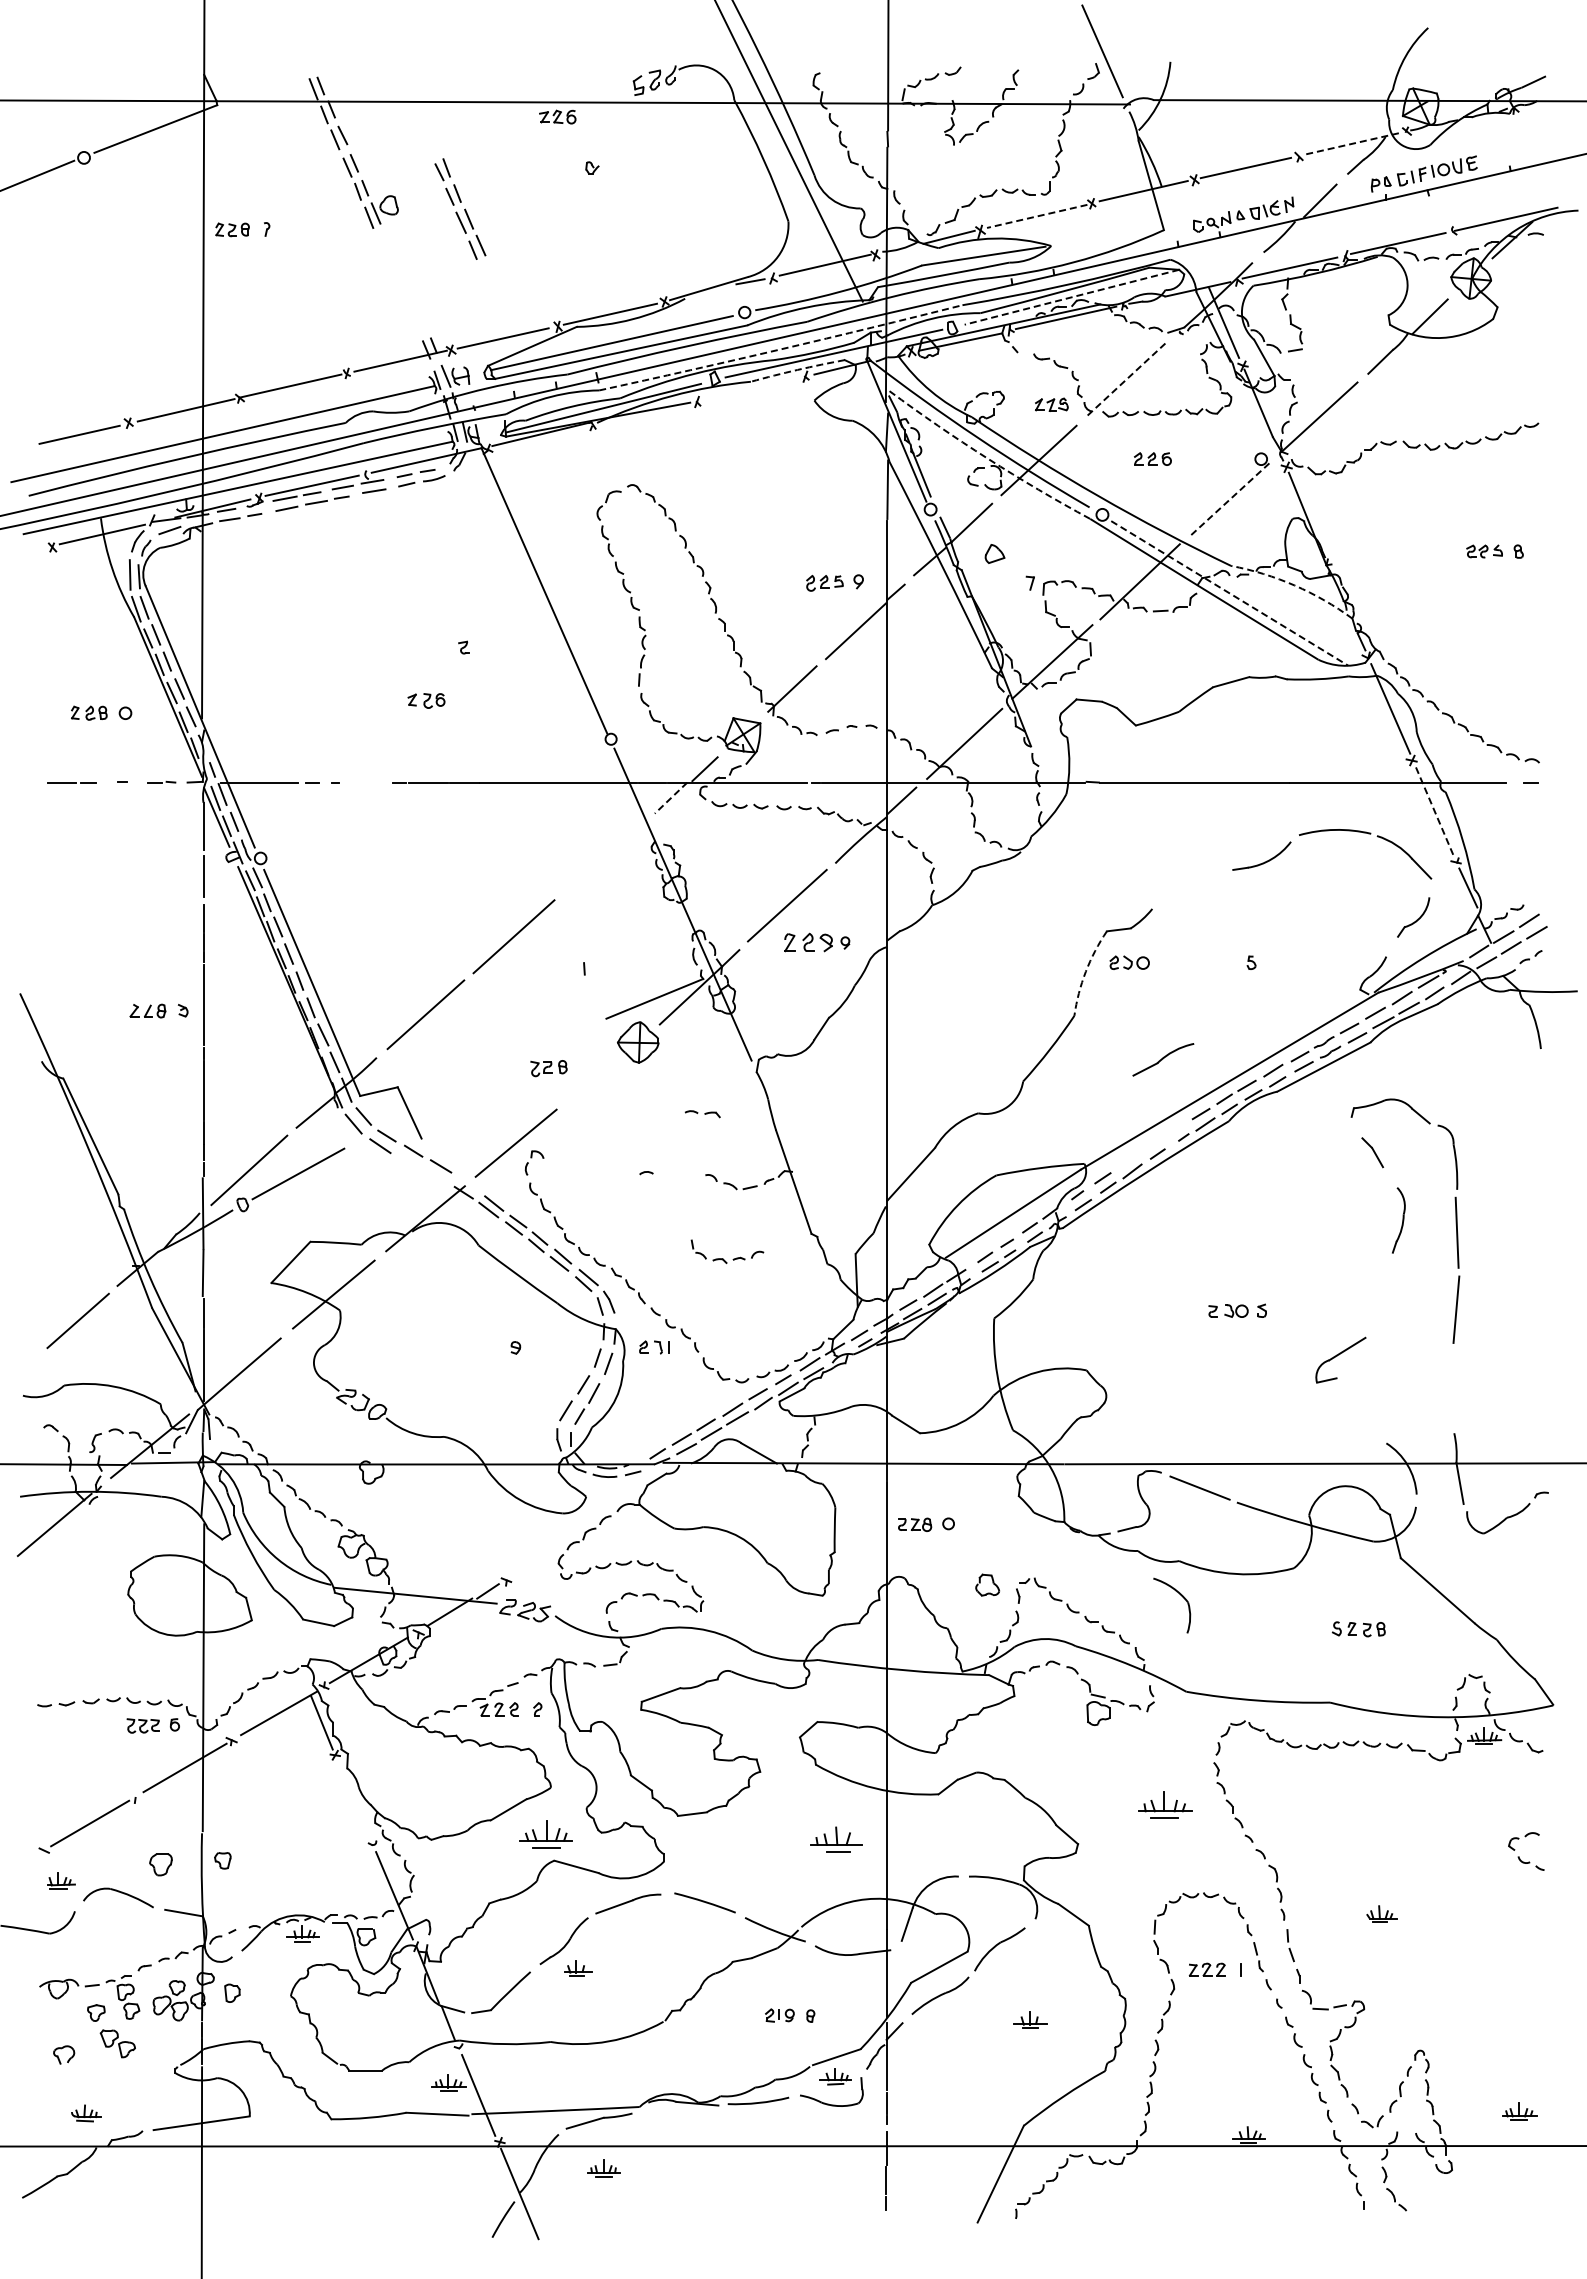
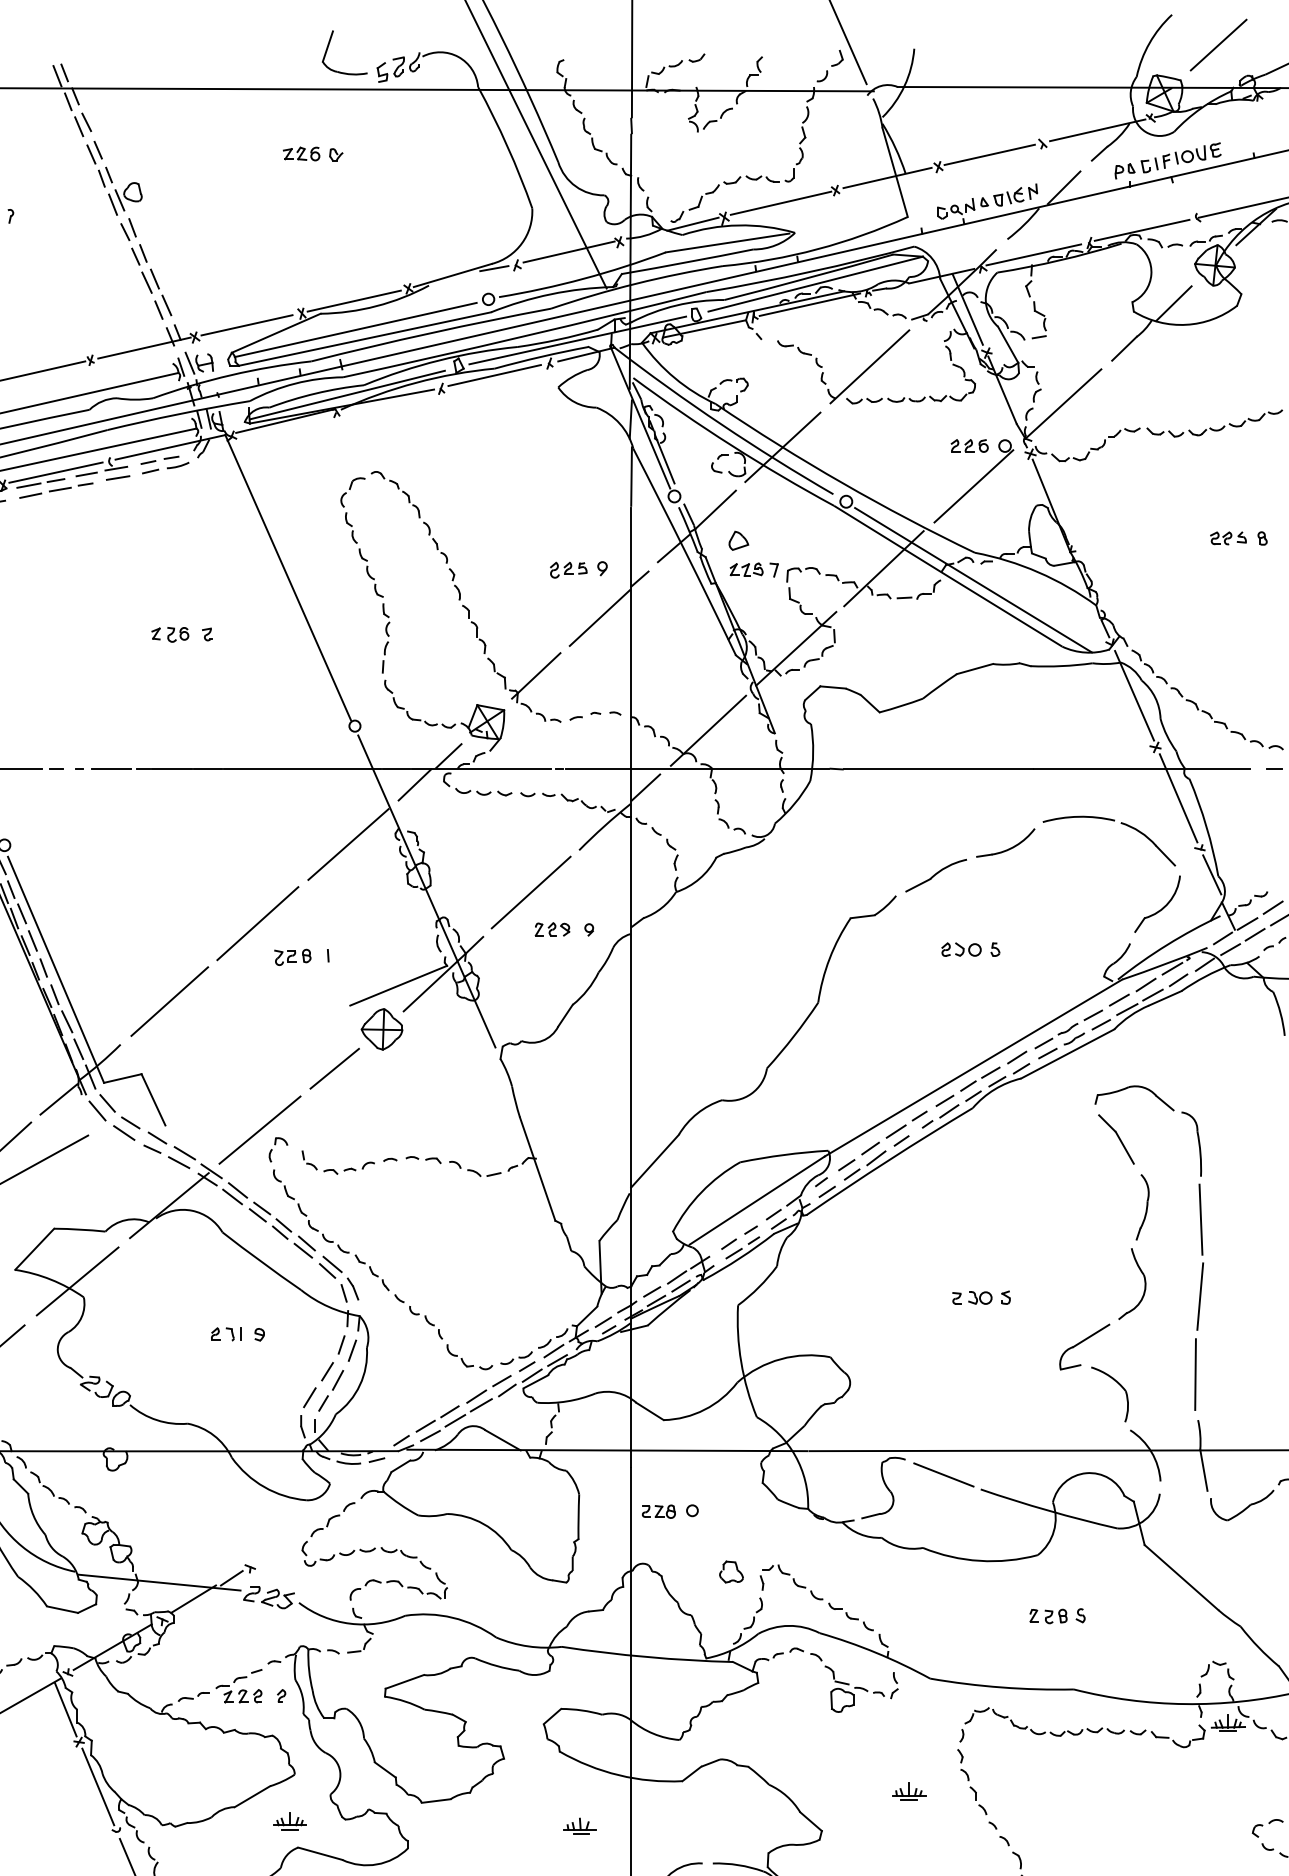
line: (1474, 57) -> (1218, 44), added
part: (585, 59) -> (329, 46), added
part: (557, 116) -> (301, 153), moved
line: (1353, 143) -> (1097, 130), dashed -> solid
part: (460, 208) -> (146, 268), moved
line: (1037, 216) -> (781, 203), dashed -> solid
line: (1071, 297) -> (815, 284), dashed -> solid
arc: (781, 349) -> (525, 336), dashed -> solid
arc: (797, 369) -> (541, 356), dashed -> solid
line: (1126, 379) -> (870, 366), dashed -> solid
line: (750, 388) -> (494, 375), added
part: (1051, 404) -> (746, 569), moved
arc: (987, 458) -> (731, 445), dashed -> solid
part: (1152, 458) -> (969, 445), moved
line: (1229, 499) -> (973, 486), dashed -> solid
arc: (1294, 585) -> (1038, 572), dashed -> solid
line: (1229, 593) -> (973, 580), dashed -> solid
part: (426, 700) -> (170, 634), moved
line: (367, 782) -> (111, 769), added
line: (670, 798) -> (414, 785), dashed -> solid
line: (1434, 811) -> (1178, 798), dashed -> solid
line: (604, 857) -> (348, 844), added
part: (1413, 917) -> (1157, 904), size x1.43
part: (808, 942) -> (552, 929), size x0.71
part: (1129, 962) -> (961, 949), moved
arc: (1085, 971) -> (829, 958), dashed -> solid
part: (1163, 1059) -> (936, 875), moved
part: (548, 1068) -> (292, 957), moved
line: (590, 1081) -> (334, 1068), added
part: (702, 1114) -> (423, 1160), moved
part: (1150, 1145) -> (894, 1132), added
part: (1372, 1152) -> (1116, 1139), size x1.67
line: (424, 1169) -> (168, 1156), added
line: (467, 1184) -> (211, 1171), added
part: (723, 1258) -> (334, 1169), moved
part: (1400, 1297) -> (1144, 1284), added
part: (654, 1347) -> (226, 1334), moved
line: (1451, 1387) -> (1195, 1374), added
part: (1181, 1596) -> (1119, 1385), moved
part: (1366, 1629) -> (1048, 1616), moved
line: (354, 1799) -> (98, 1786), added
part: (1165, 1804) -> (909, 1791), size x0.62
part: (545, 1834) -> (289, 1821), size x0.62
part: (835, 1838) -> (579, 1825), size x0.62

